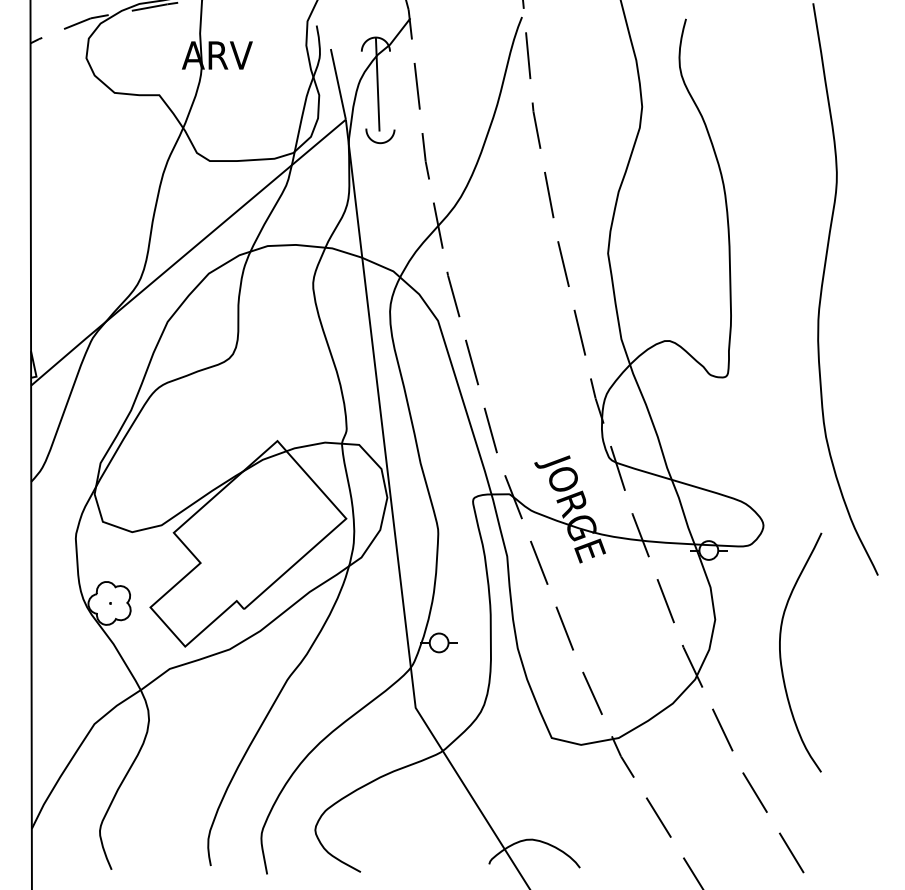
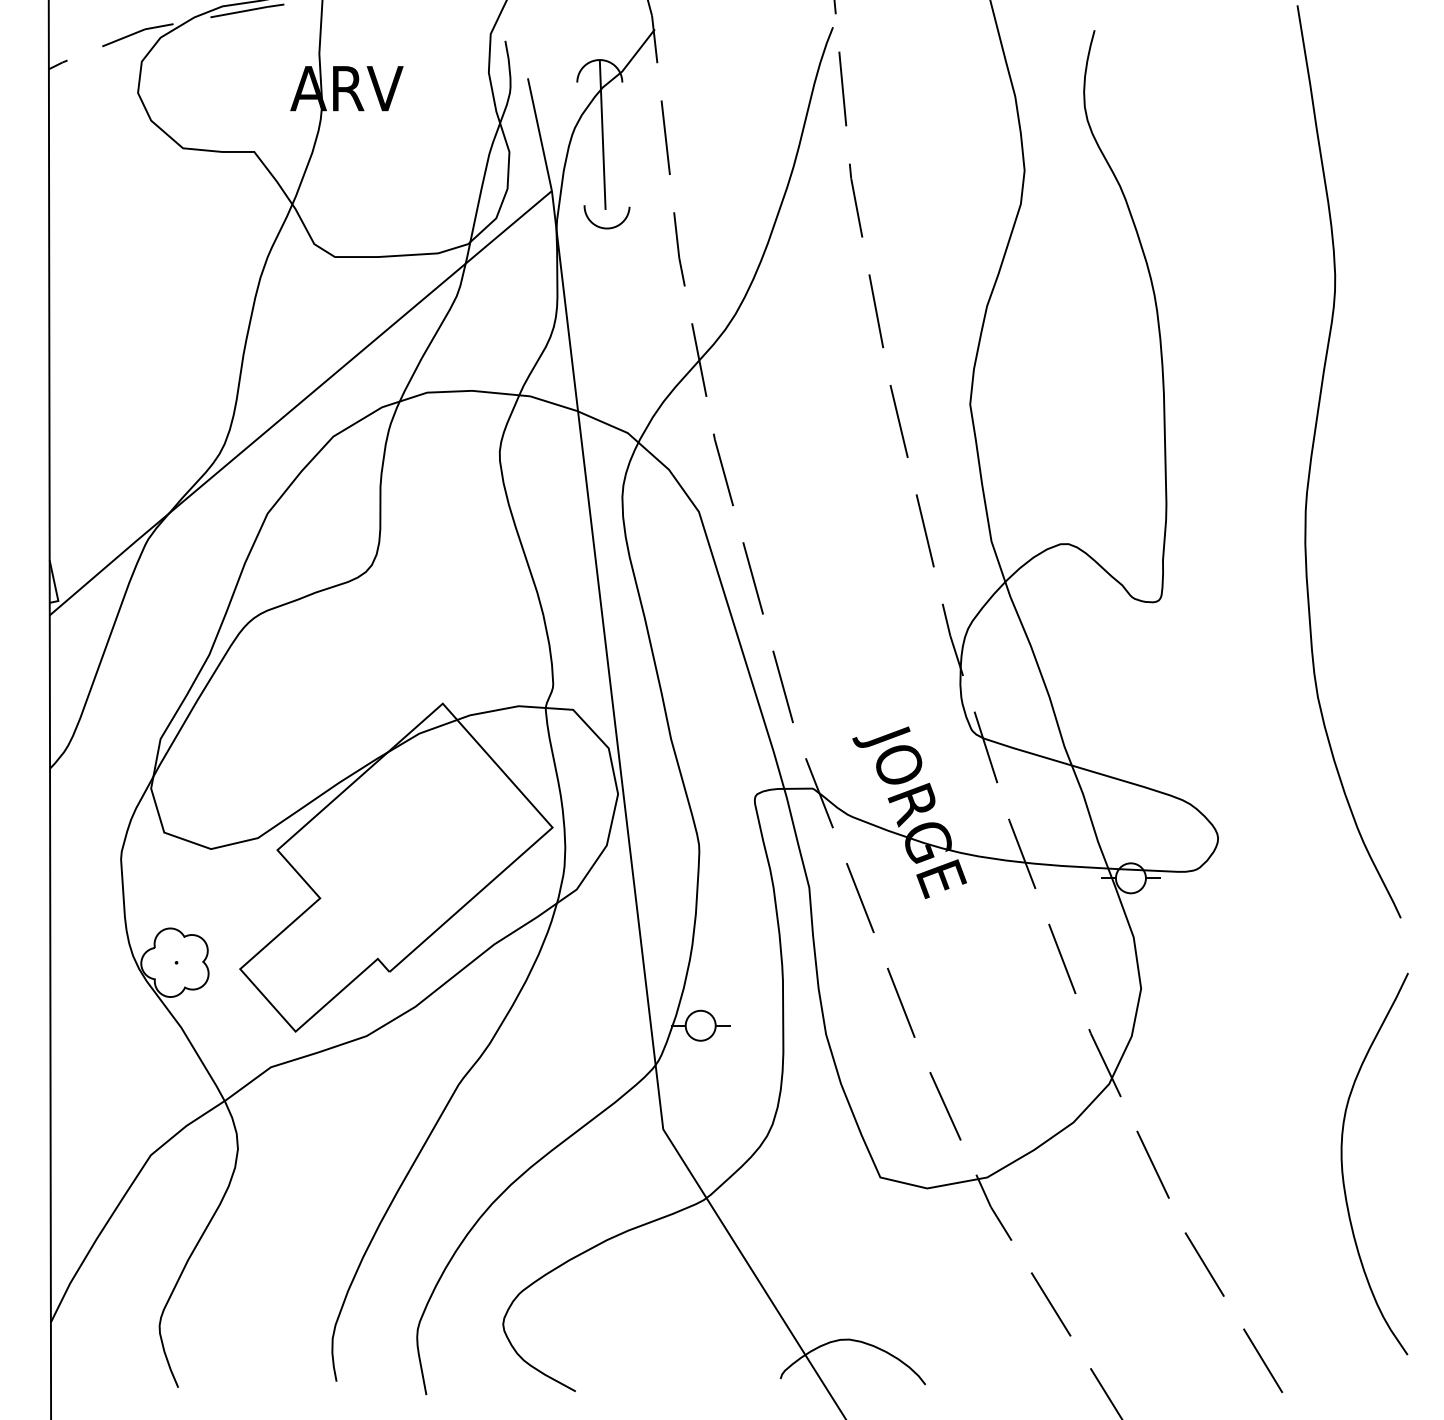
curve: (781, 654) -> (1344, 1167), moved

